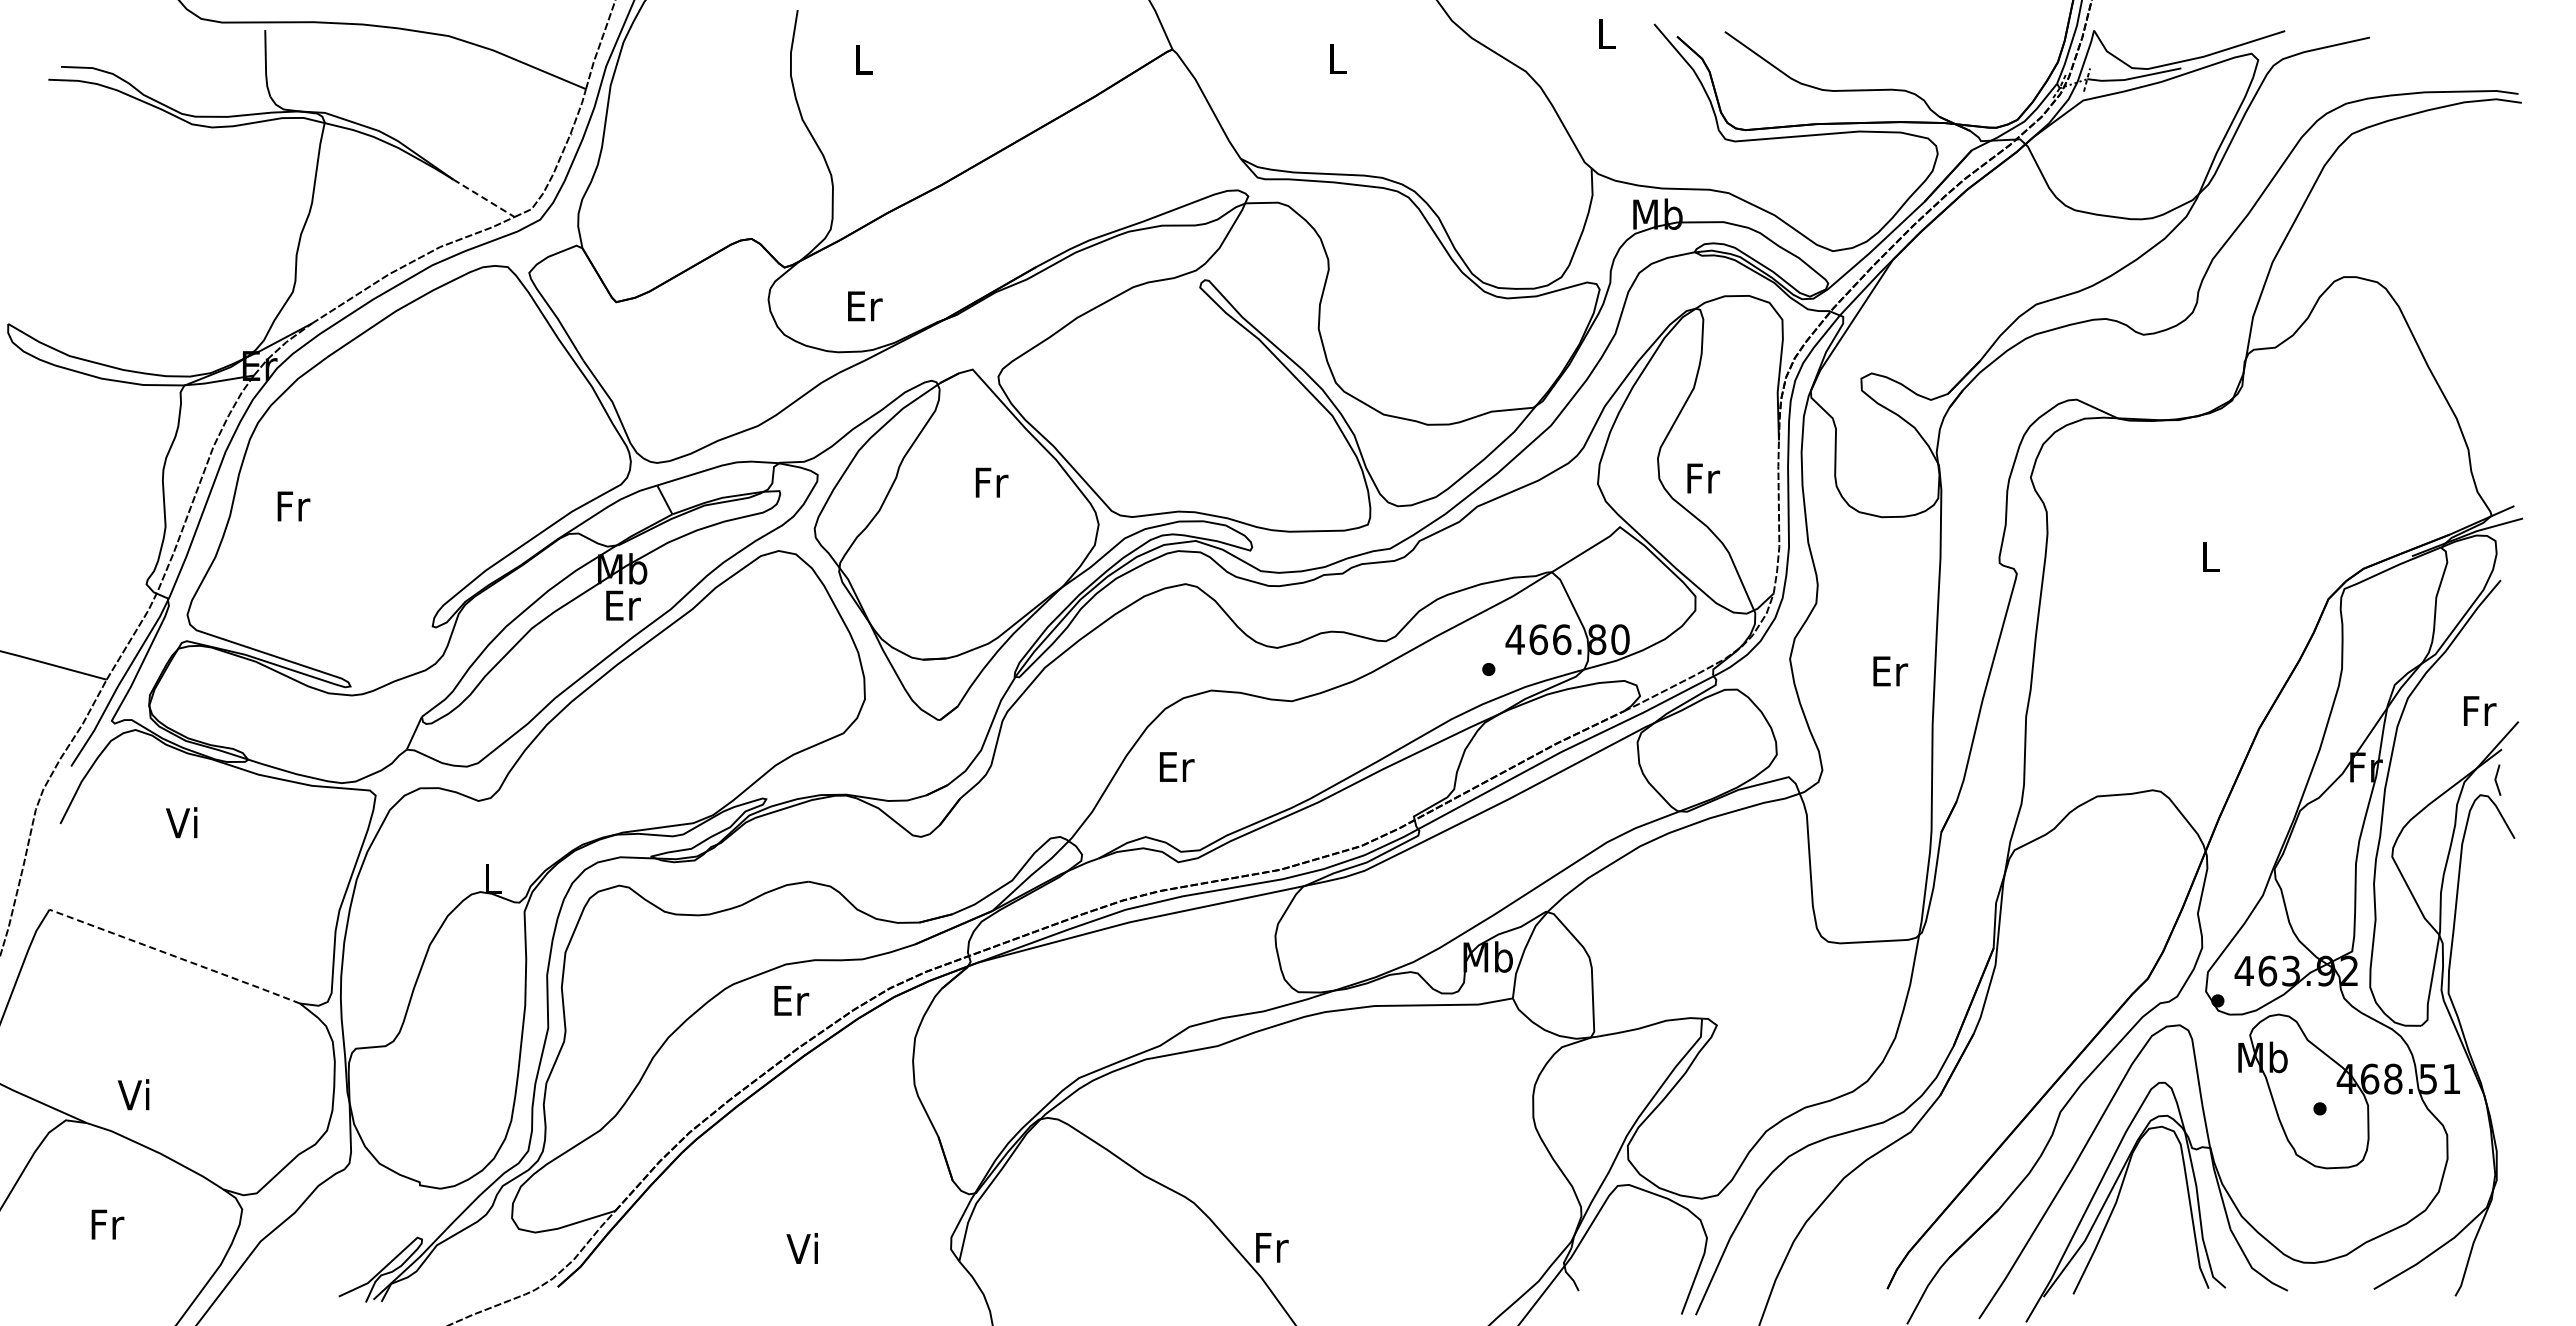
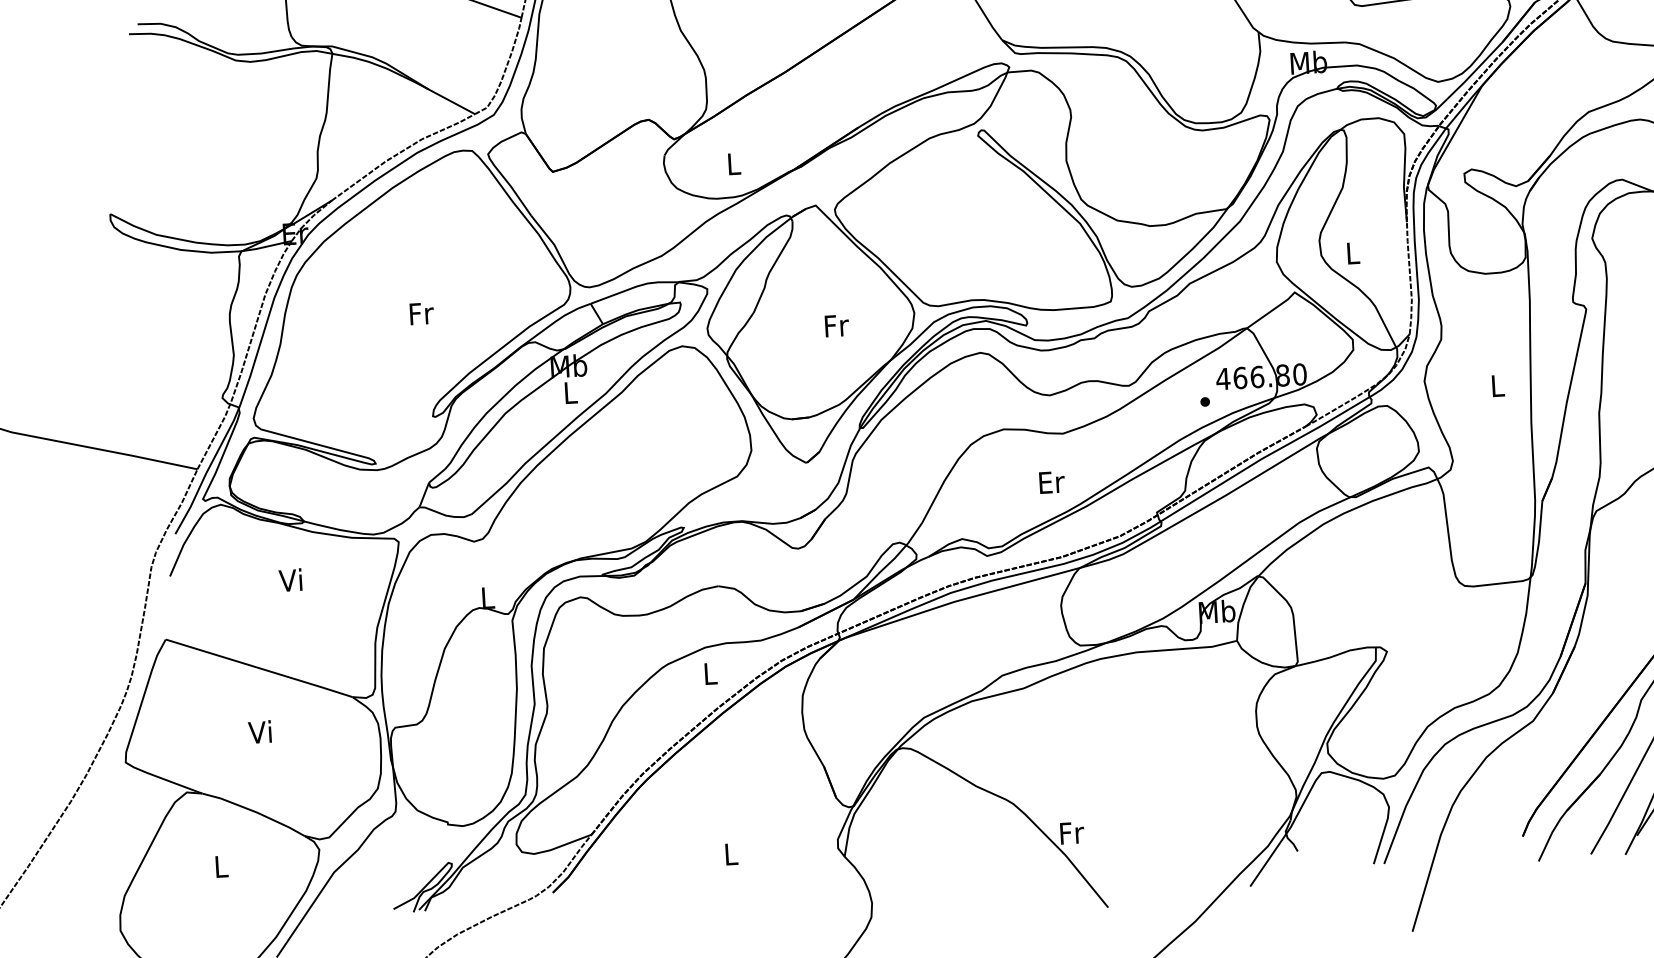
line: (484, 198) -> (452, 101), dashed -> solid
text: (865, 306) -> (734, 164), Er -> L
text: (1703, 478) -> (1353, 253), Fr -> L
text: (991, 482) -> (836, 325), moved
text: (293, 506) -> (421, 313), moved
text: (623, 605) -> (571, 392), Er -> L
text: (1890, 671) -> (1498, 386), Er -> L
text: (1177, 766) -> (1052, 482), moved
text: (181, 822) -> (290, 580), moved
line: (175, 956) -> (259, 668), dashed -> solid
text: (791, 1000) -> (710, 673), Er -> L
text: (133, 1094) -> (259, 731), moved
text: (107, 1224) -> (221, 866), Fr -> L
text: (801, 1248) -> (728, 854), Vi -> L

